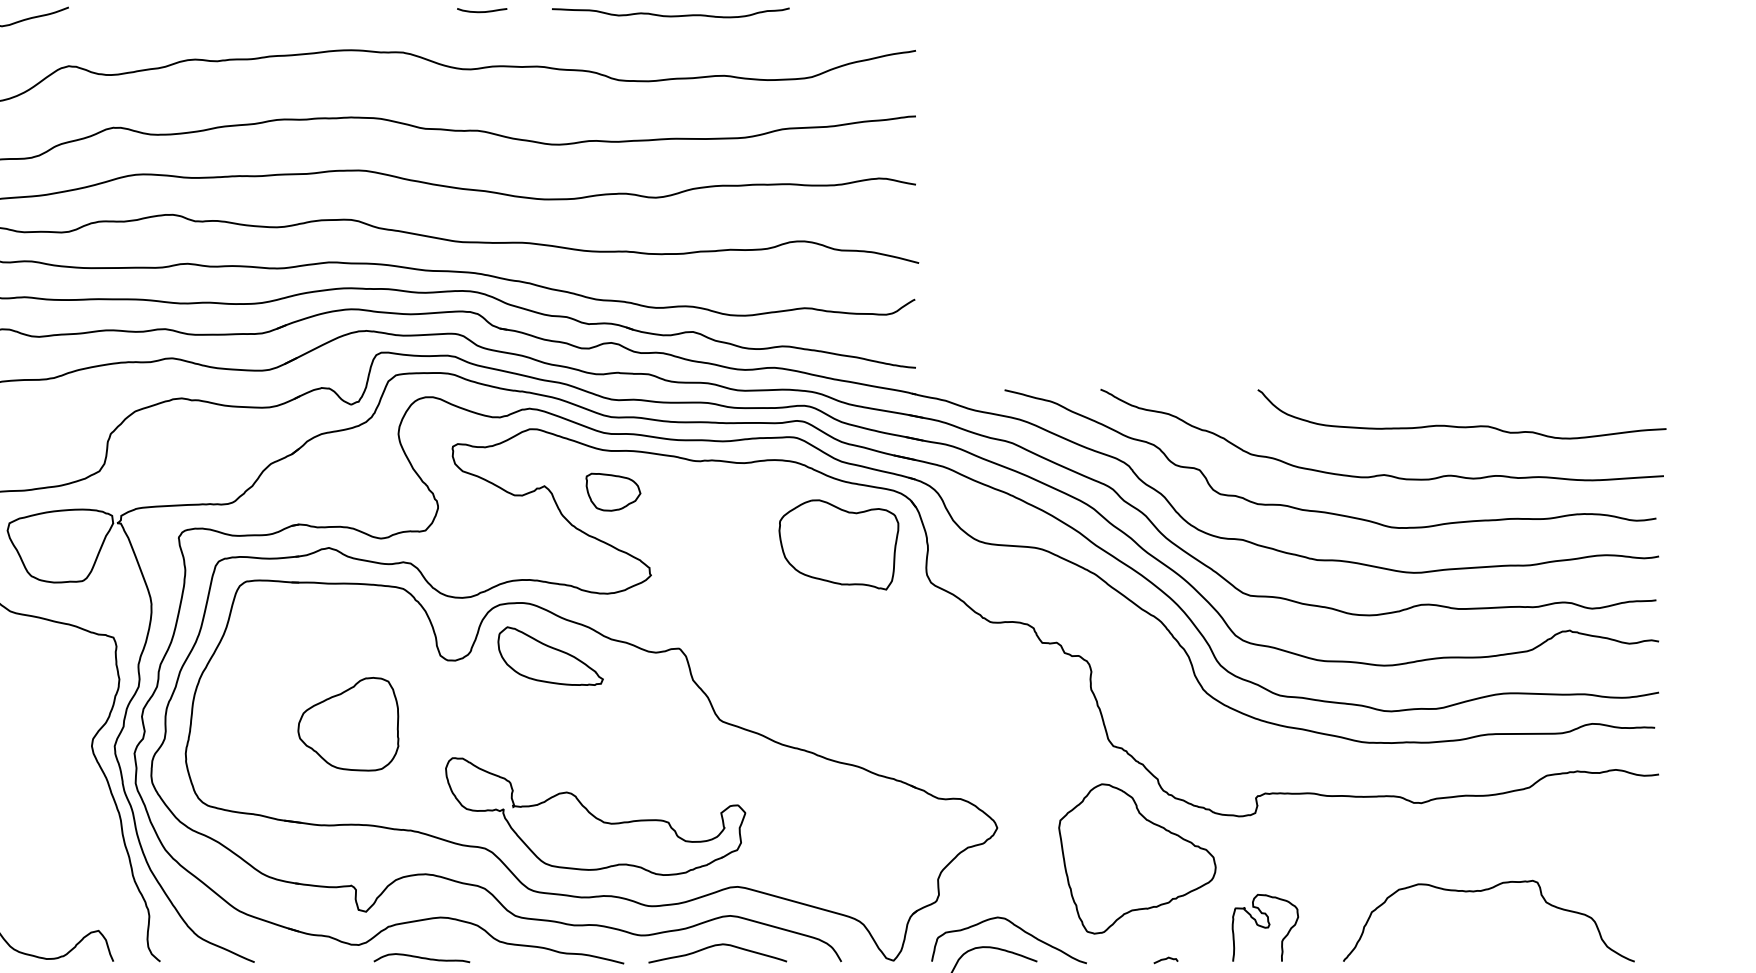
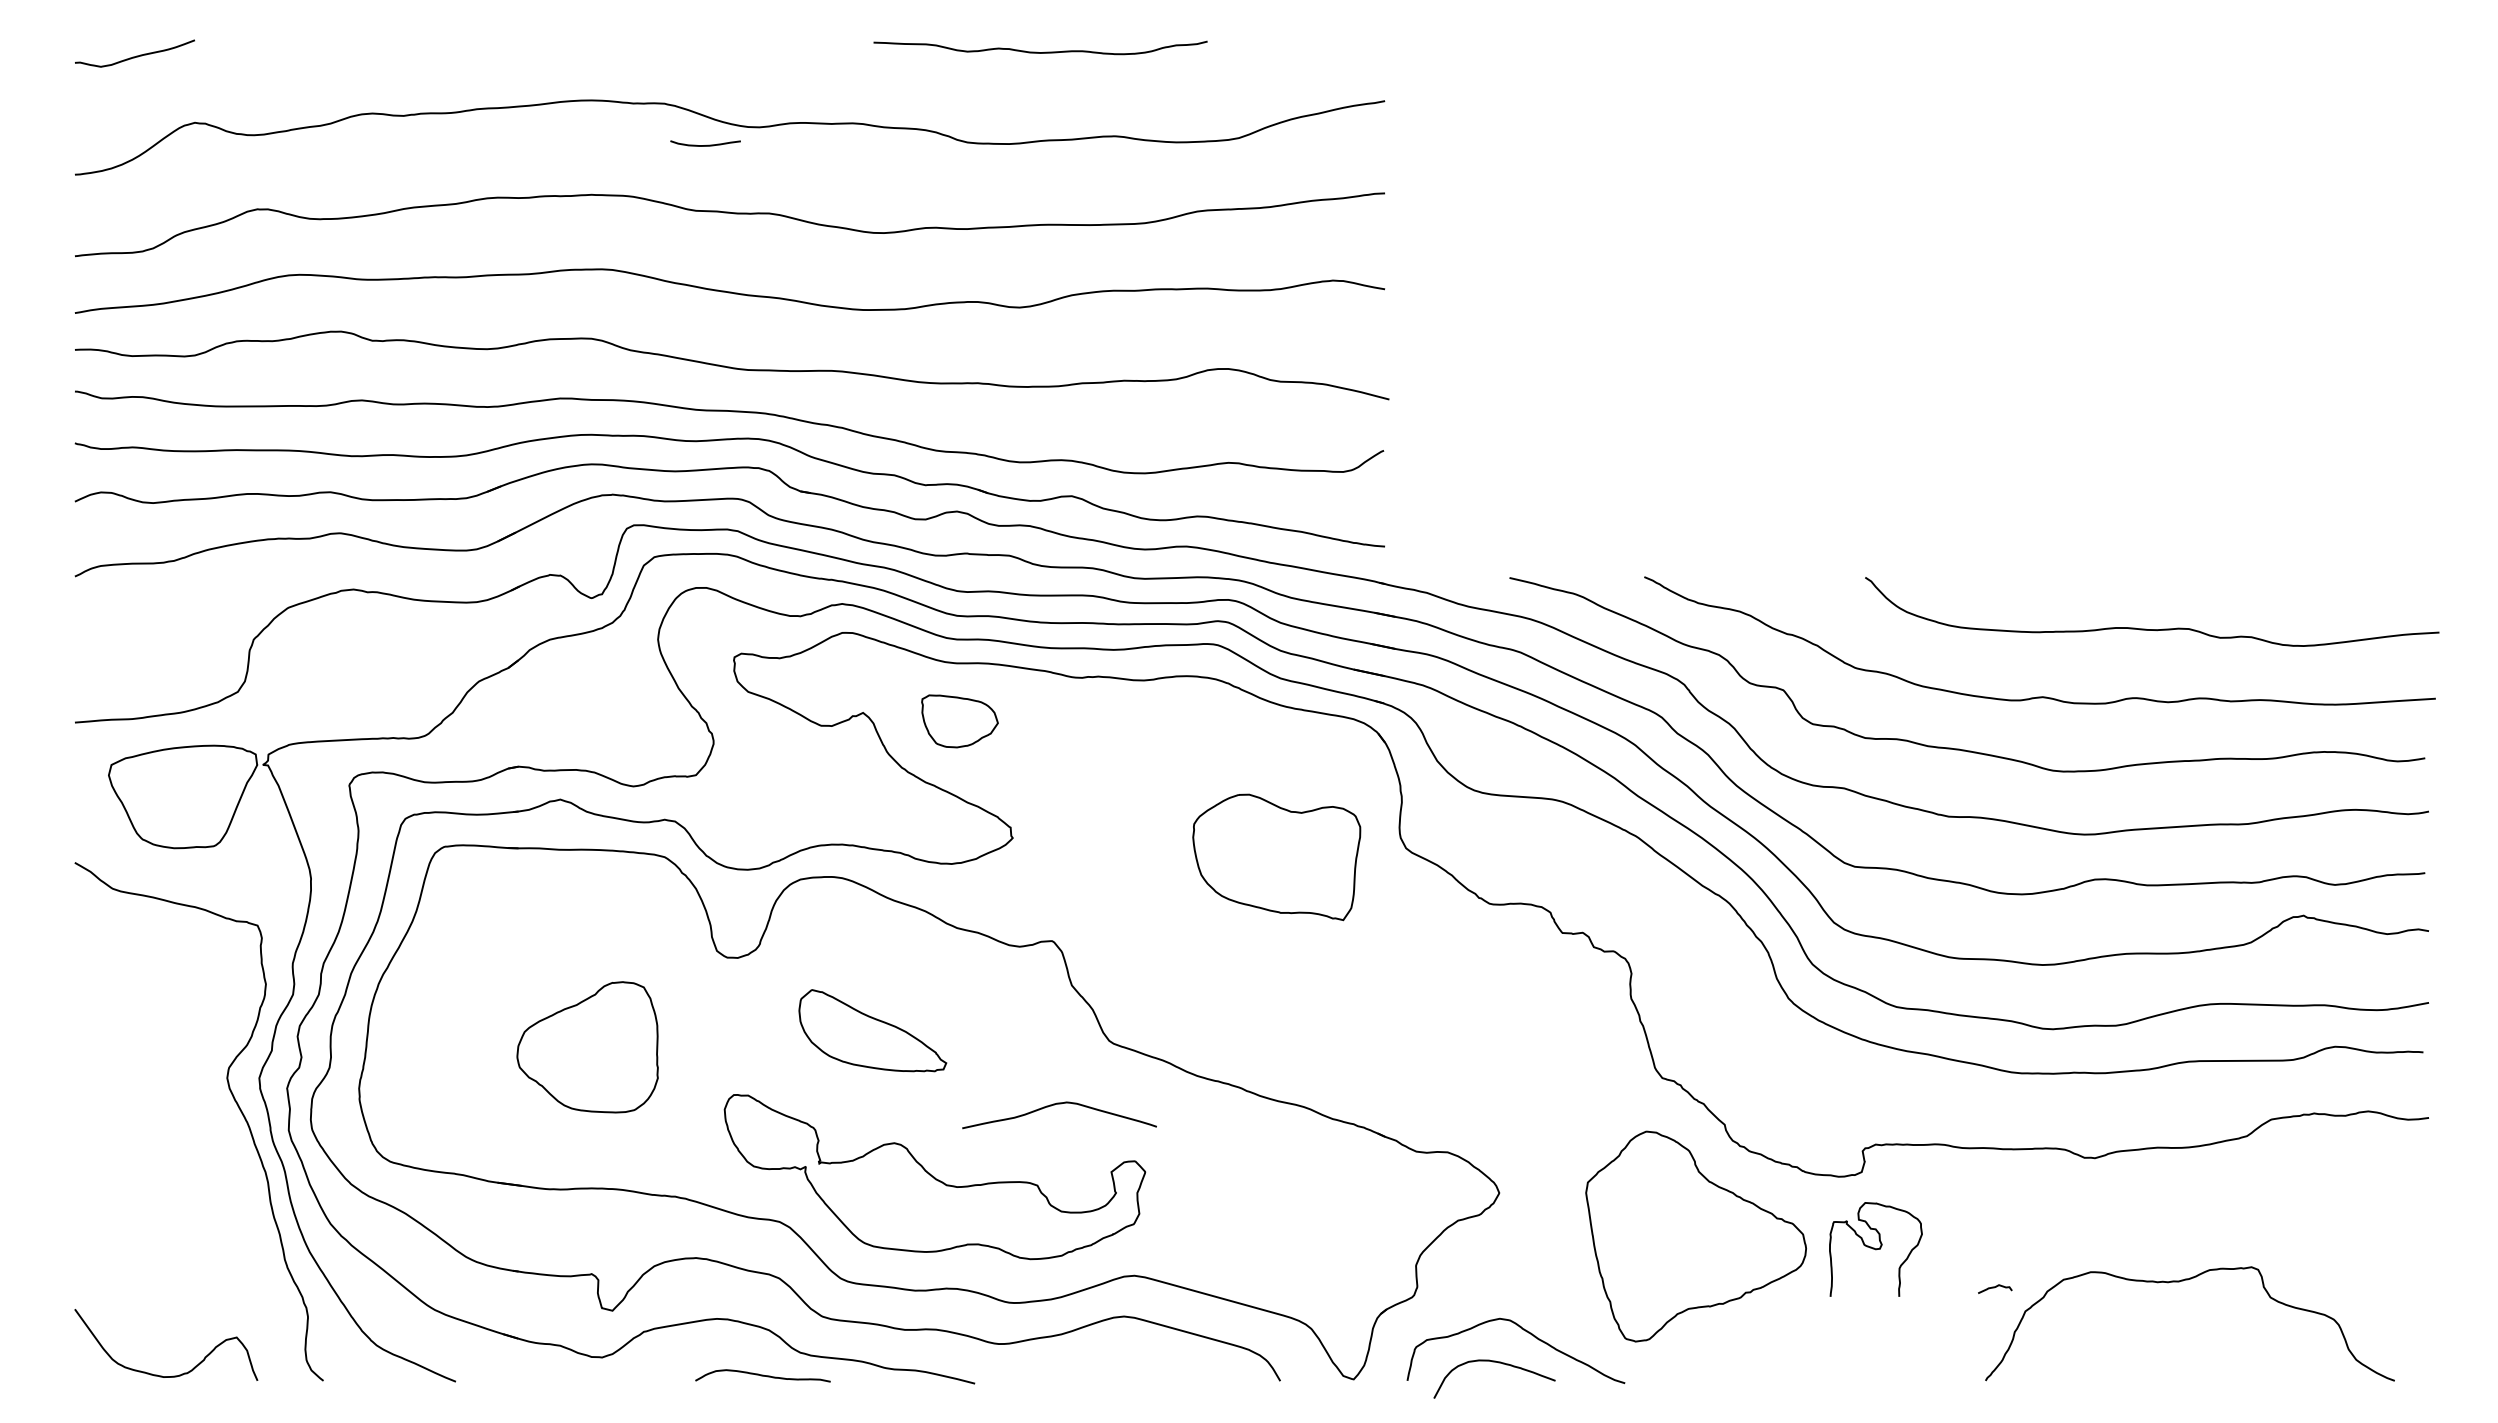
curve: (482, 11) -> (705, 145), moved
part: (838, 545) -> (1276, 857), moved
part: (550, 656) -> (872, 1030), moved
curve: (1265, 927) -> (1875, 1249), moved
curve: (717, 945) -> (1059, 1104), moved
curve: (421, 957) -> (762, 1375), moved
curve: (1166, 959) -> (1995, 1287), moved

